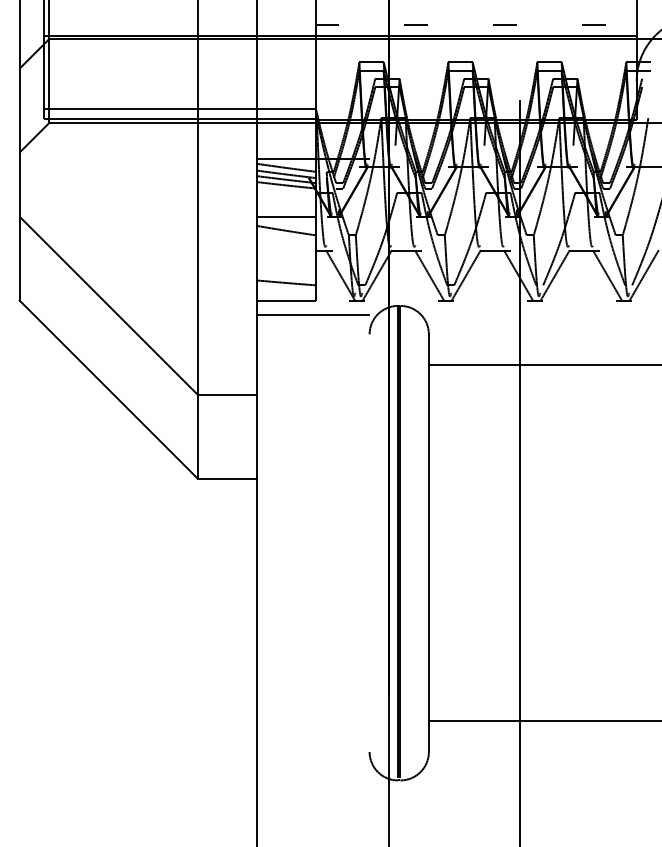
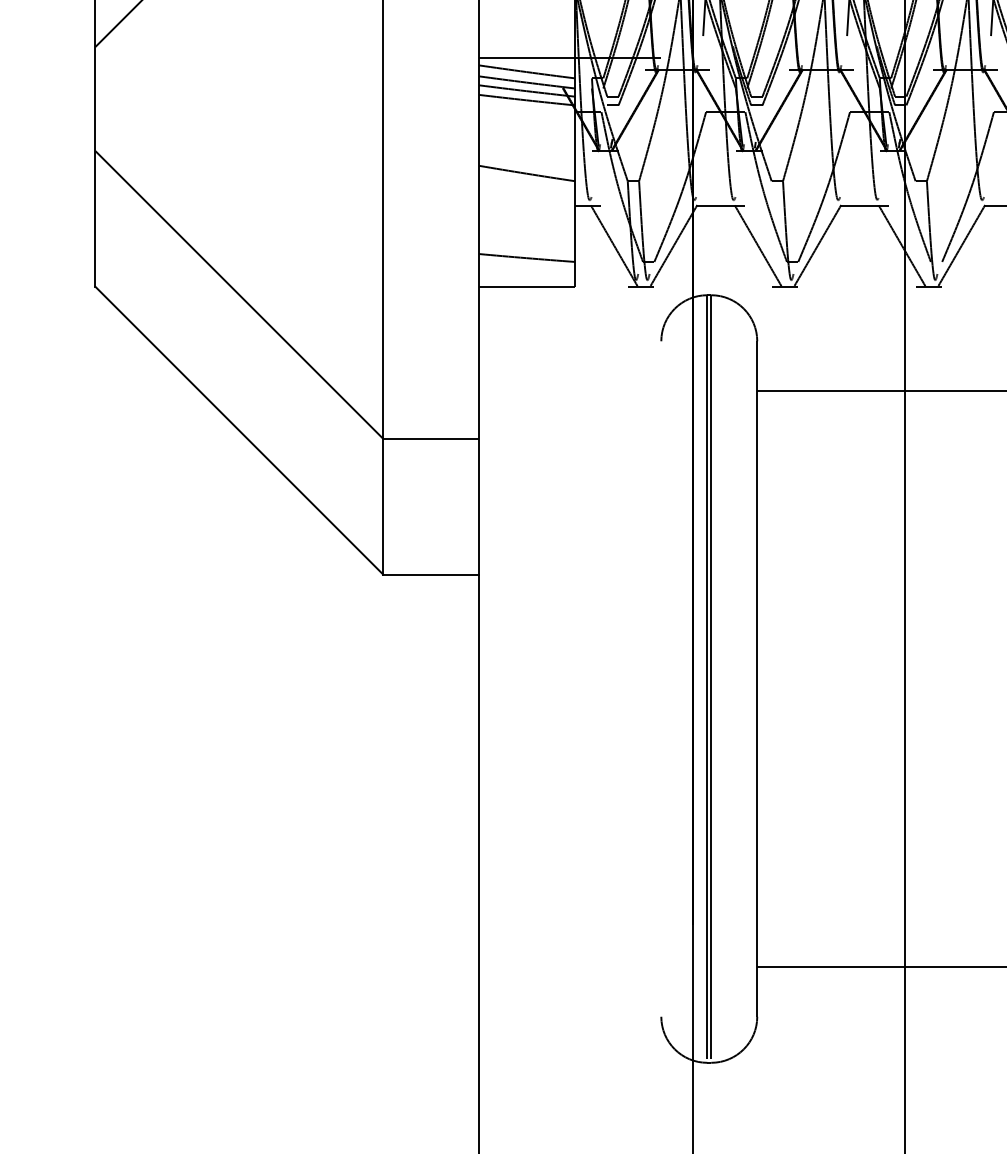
line: (286, 216) -> (526, 150), removed
line: (313, 314) -> (570, 309), removed

